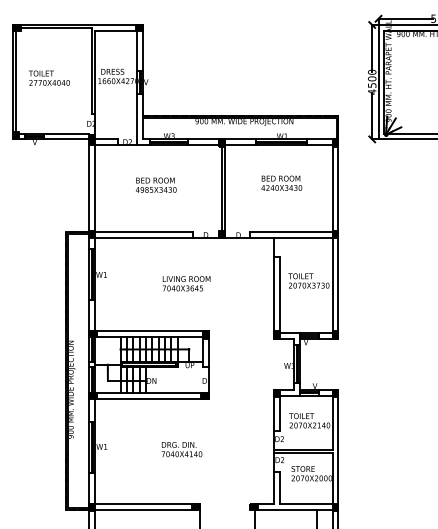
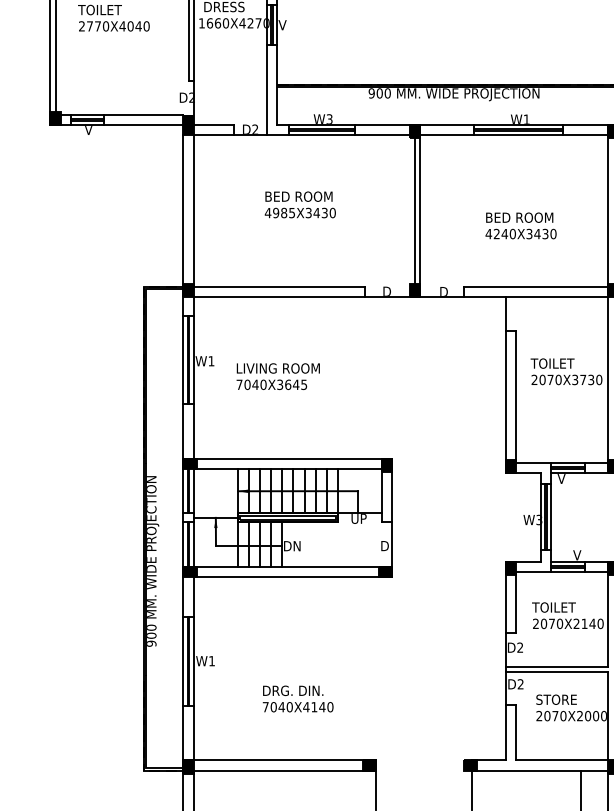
text: (281, 182) -> (520, 224), moved
text: (186, 283) -> (278, 376), moved
text: (181, 449) -> (297, 698), moved

